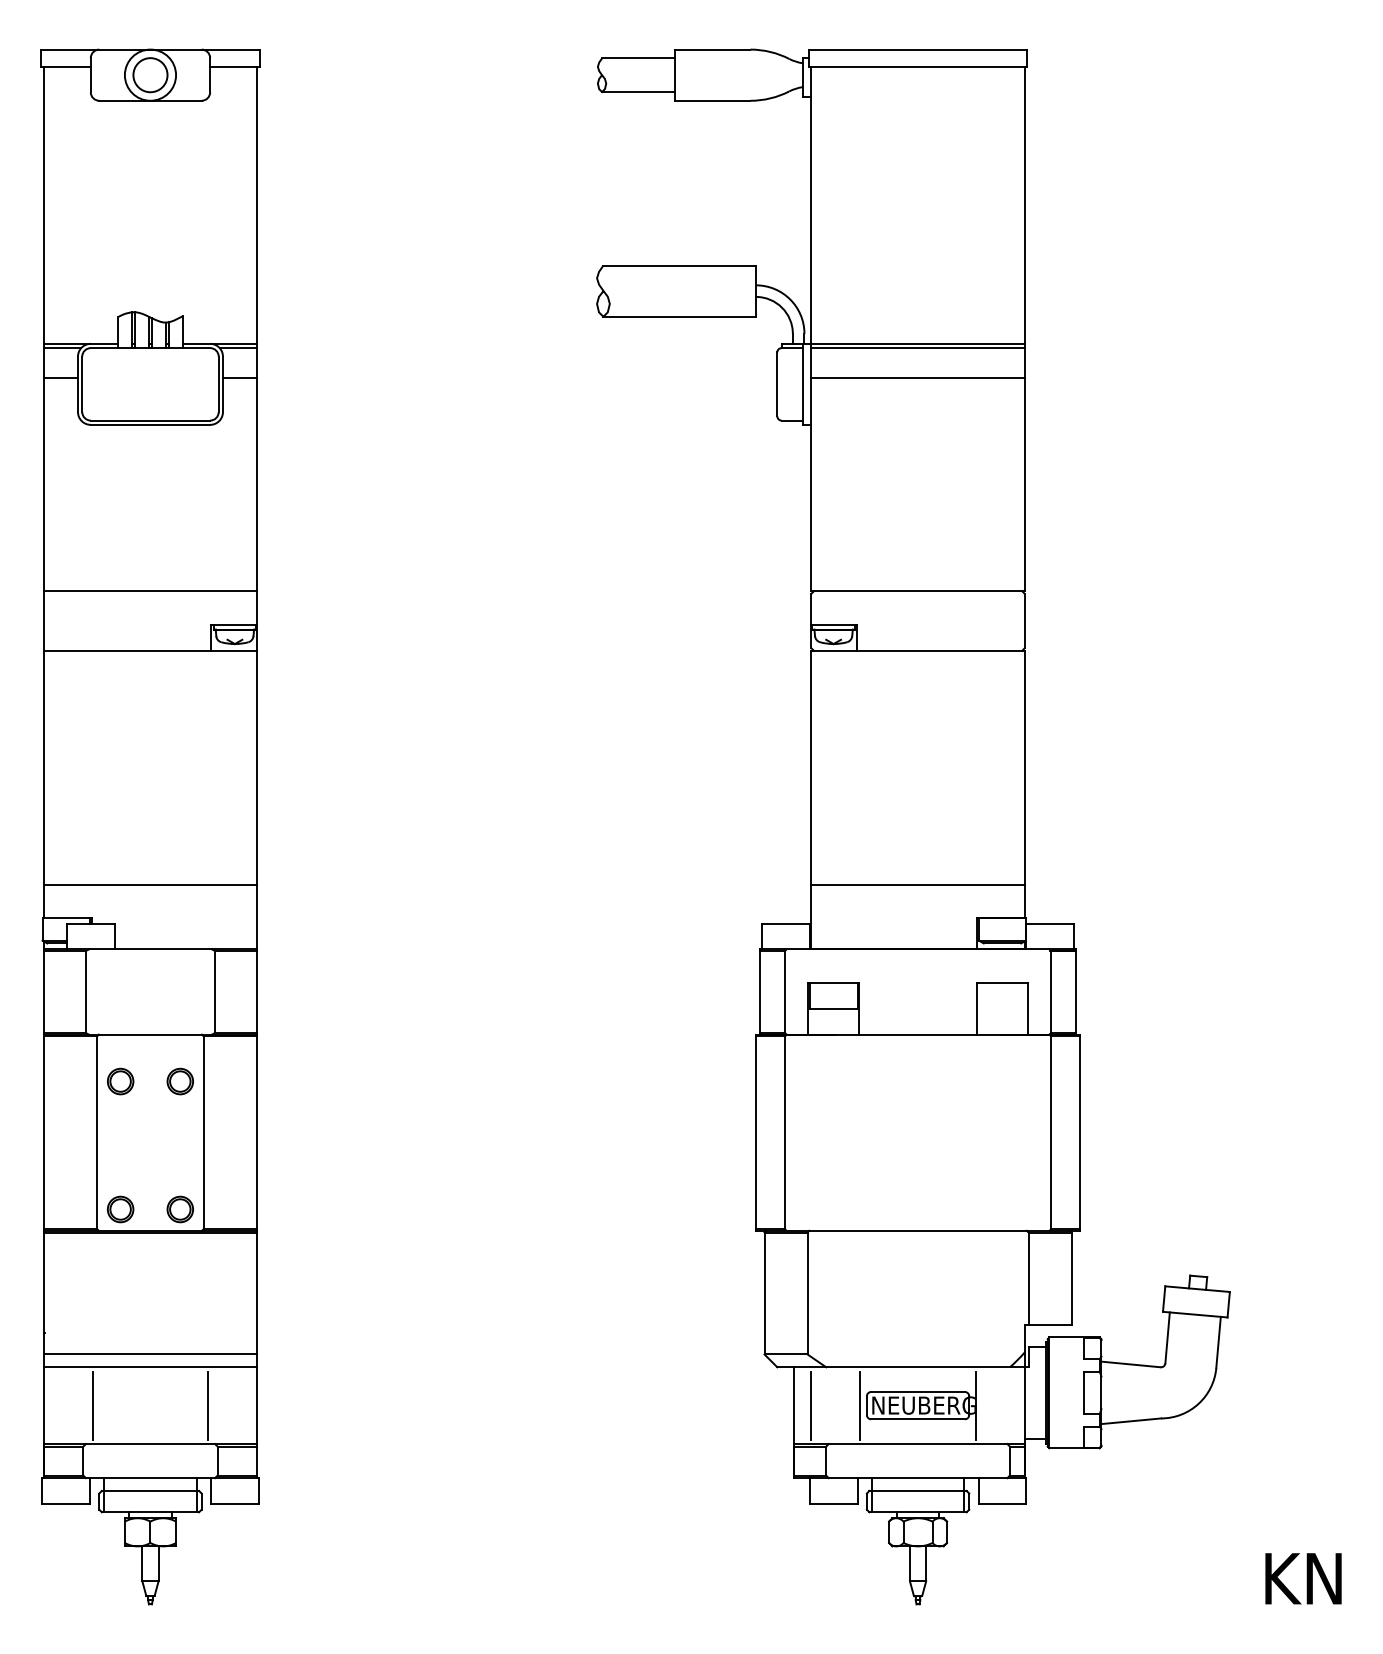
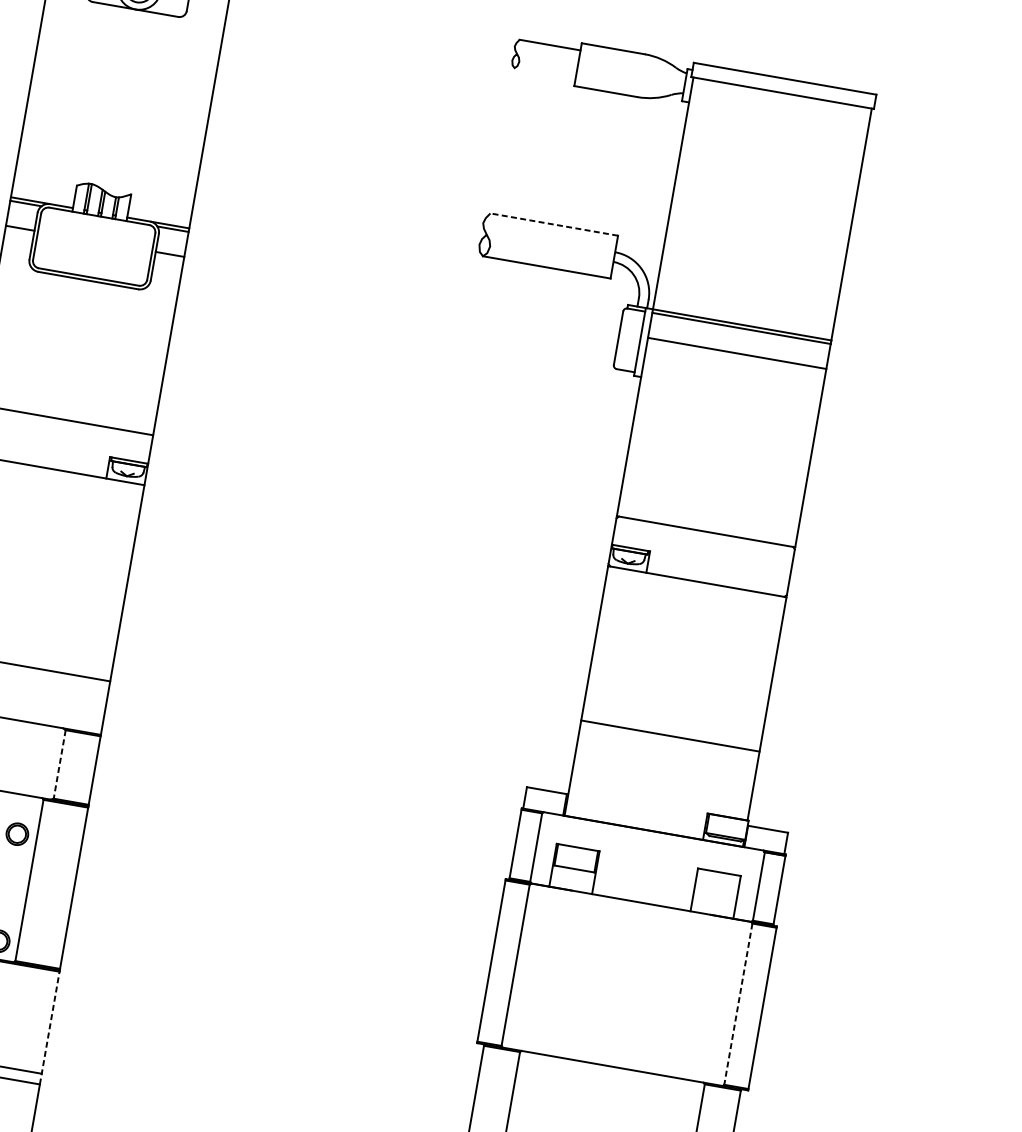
line: (638, 92) -> (545, 73), removed
line: (679, 265) -> (554, 224), solid -> dashed
line: (917, 885) -> (669, 736), moved
line: (215, 992) -> (59, 764), solid -> dashed
line: (1051, 1133) -> (738, 1004), solid -> dashed
line: (257, 1298) -> (50, 1026), solid -> dashed

